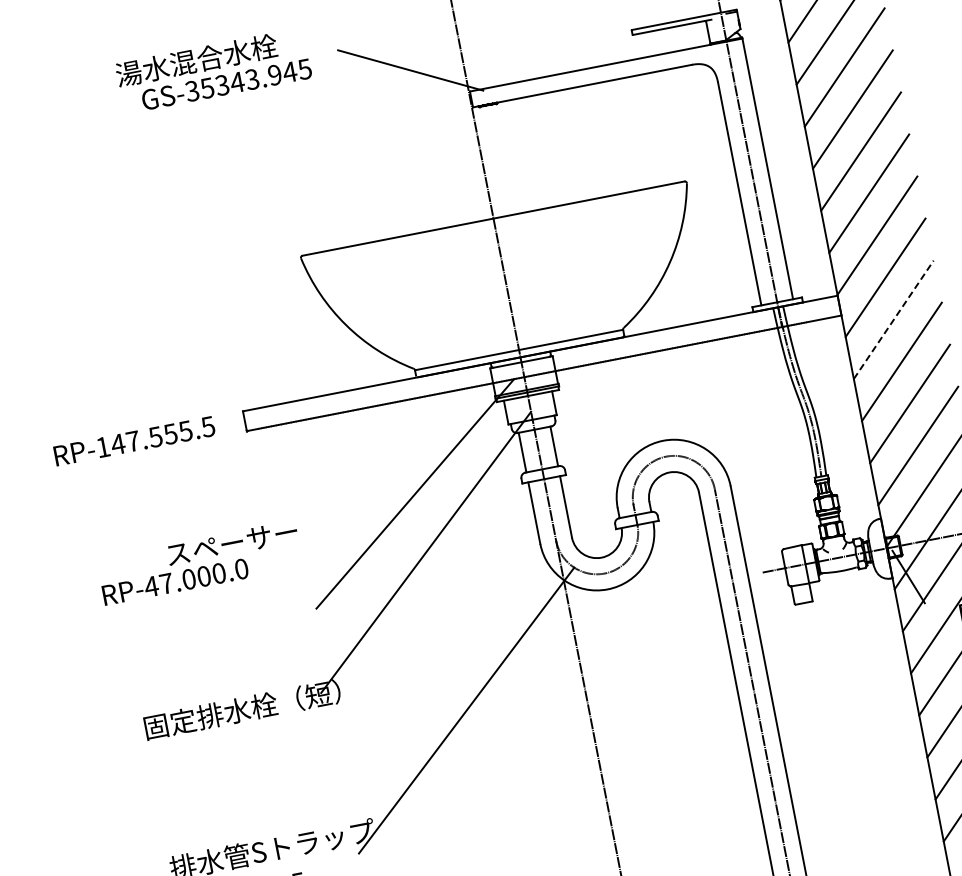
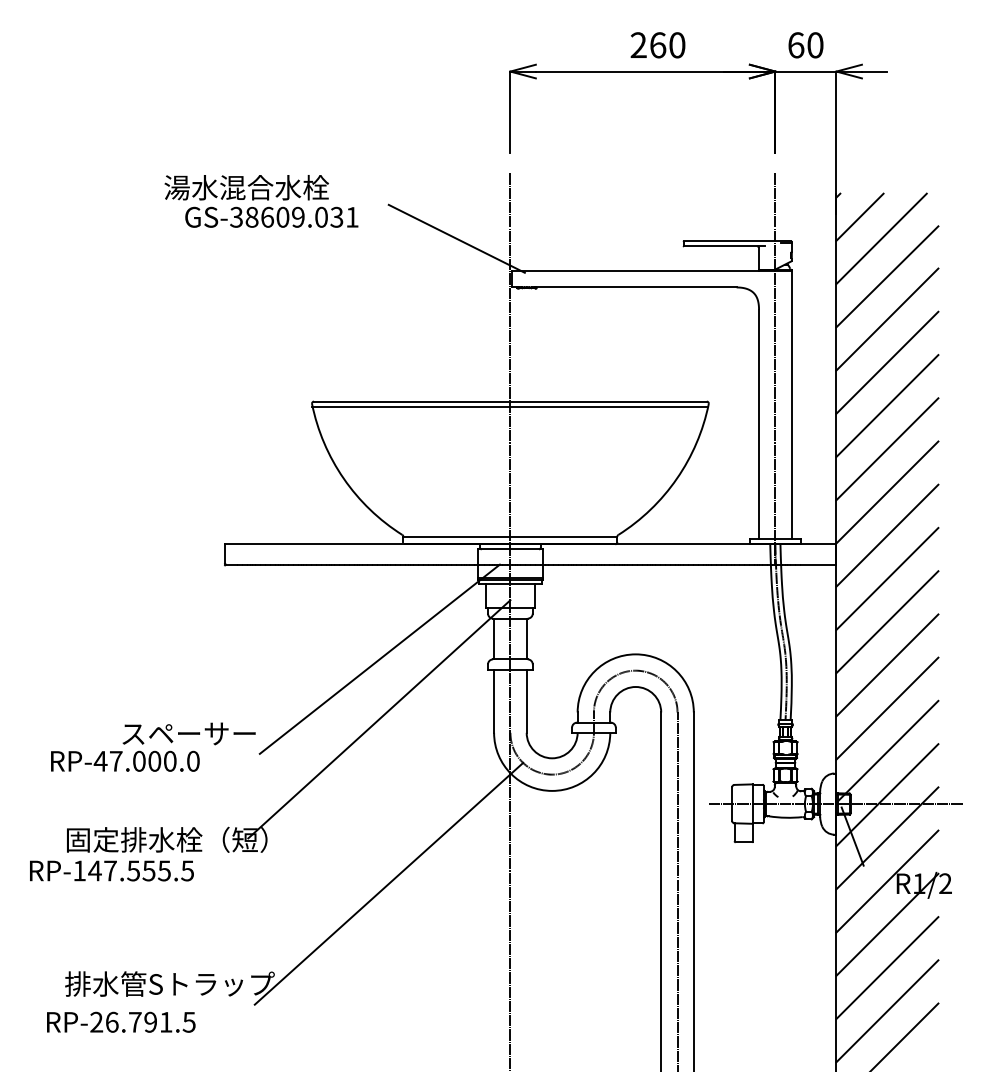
text: (255, 78) -> (301, 216), GS-35343.945 -> GS-38609.031
line: (494, 223) -> (510, 406), added
line: (893, 319) -> (887, 578), dashed -> solid
text: (134, 440) -> (111, 870), moved
text: (200, 562) -> (153, 746), moved

